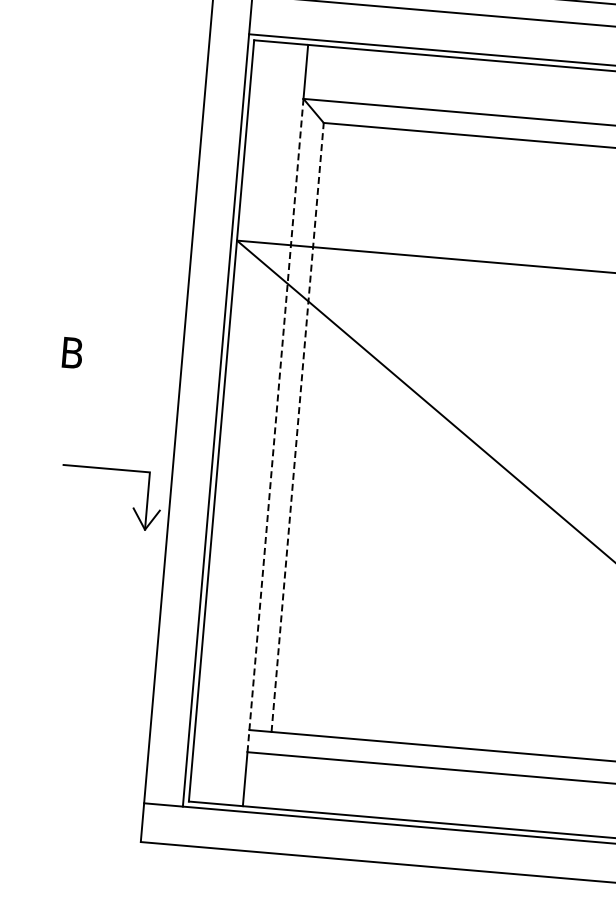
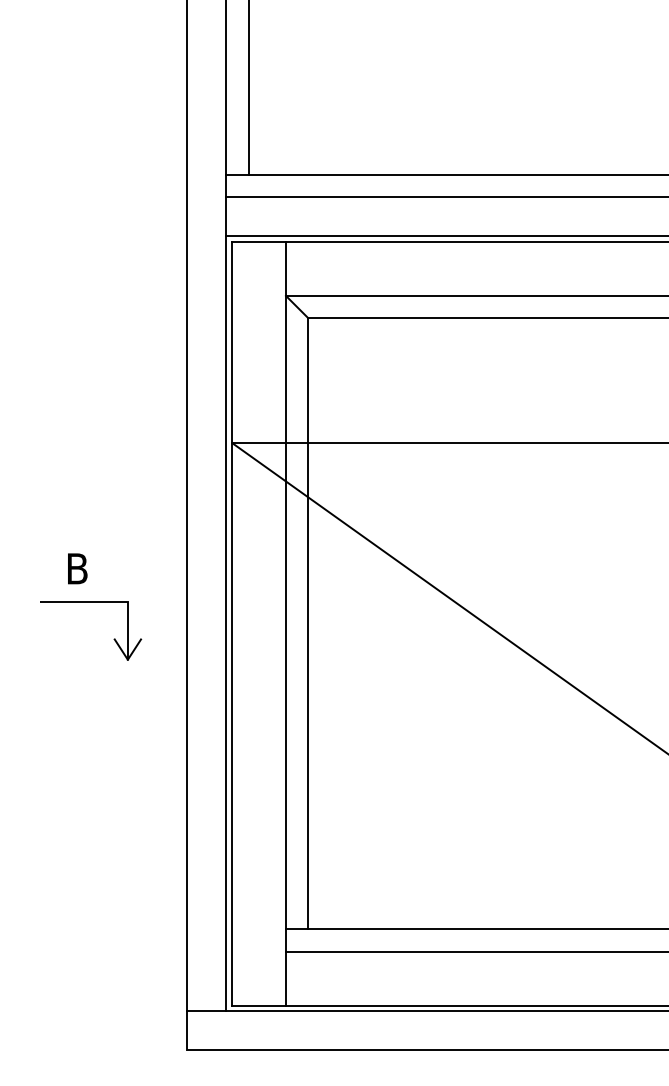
line: (276, 425) -> (286, 623), dashed -> solid
line: (297, 427) -> (308, 623), dashed -> solid
part: (132, 508) -> (113, 639), moved

